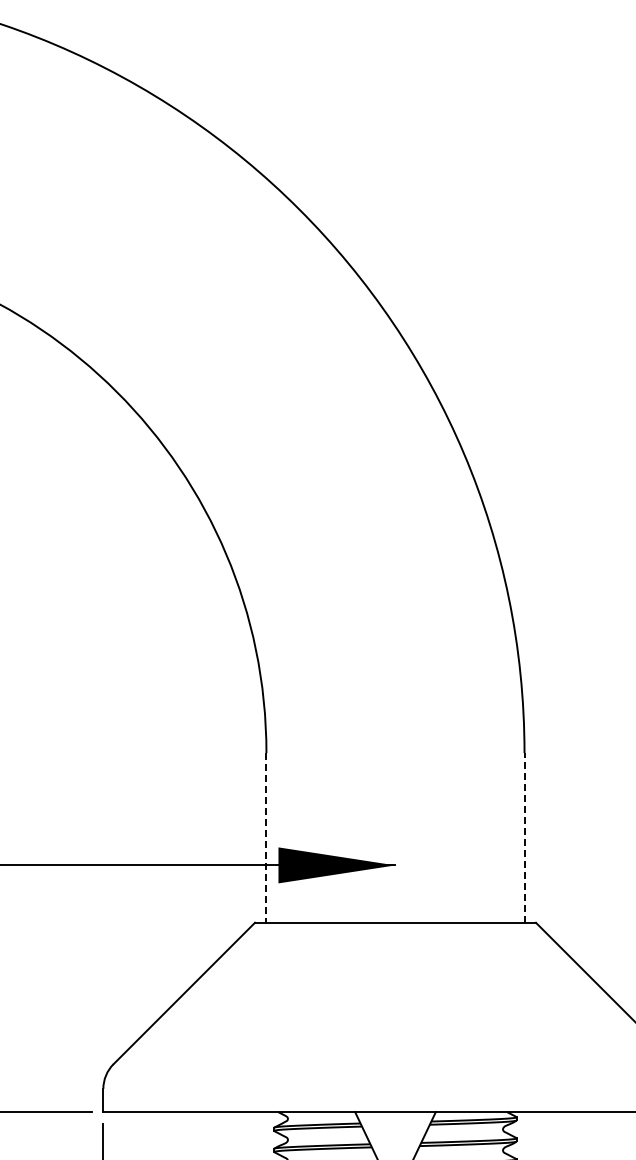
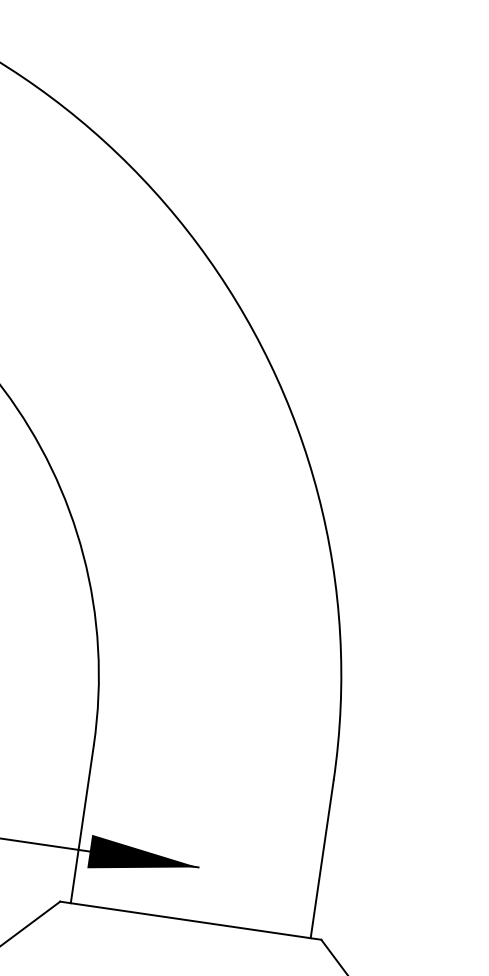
line: (266, 837) -> (82, 823), dashed -> solid
line: (524, 837) -> (322, 858), dashed -> solid

